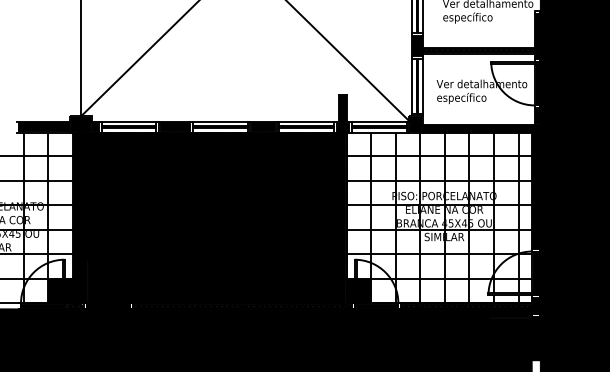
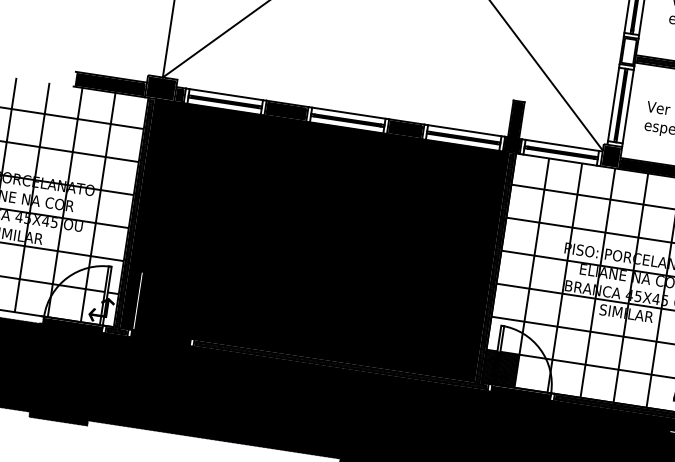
fill: (417, 45) -> (629, 50), removed
hatch: (60, 290) -> (99, 307), removed

